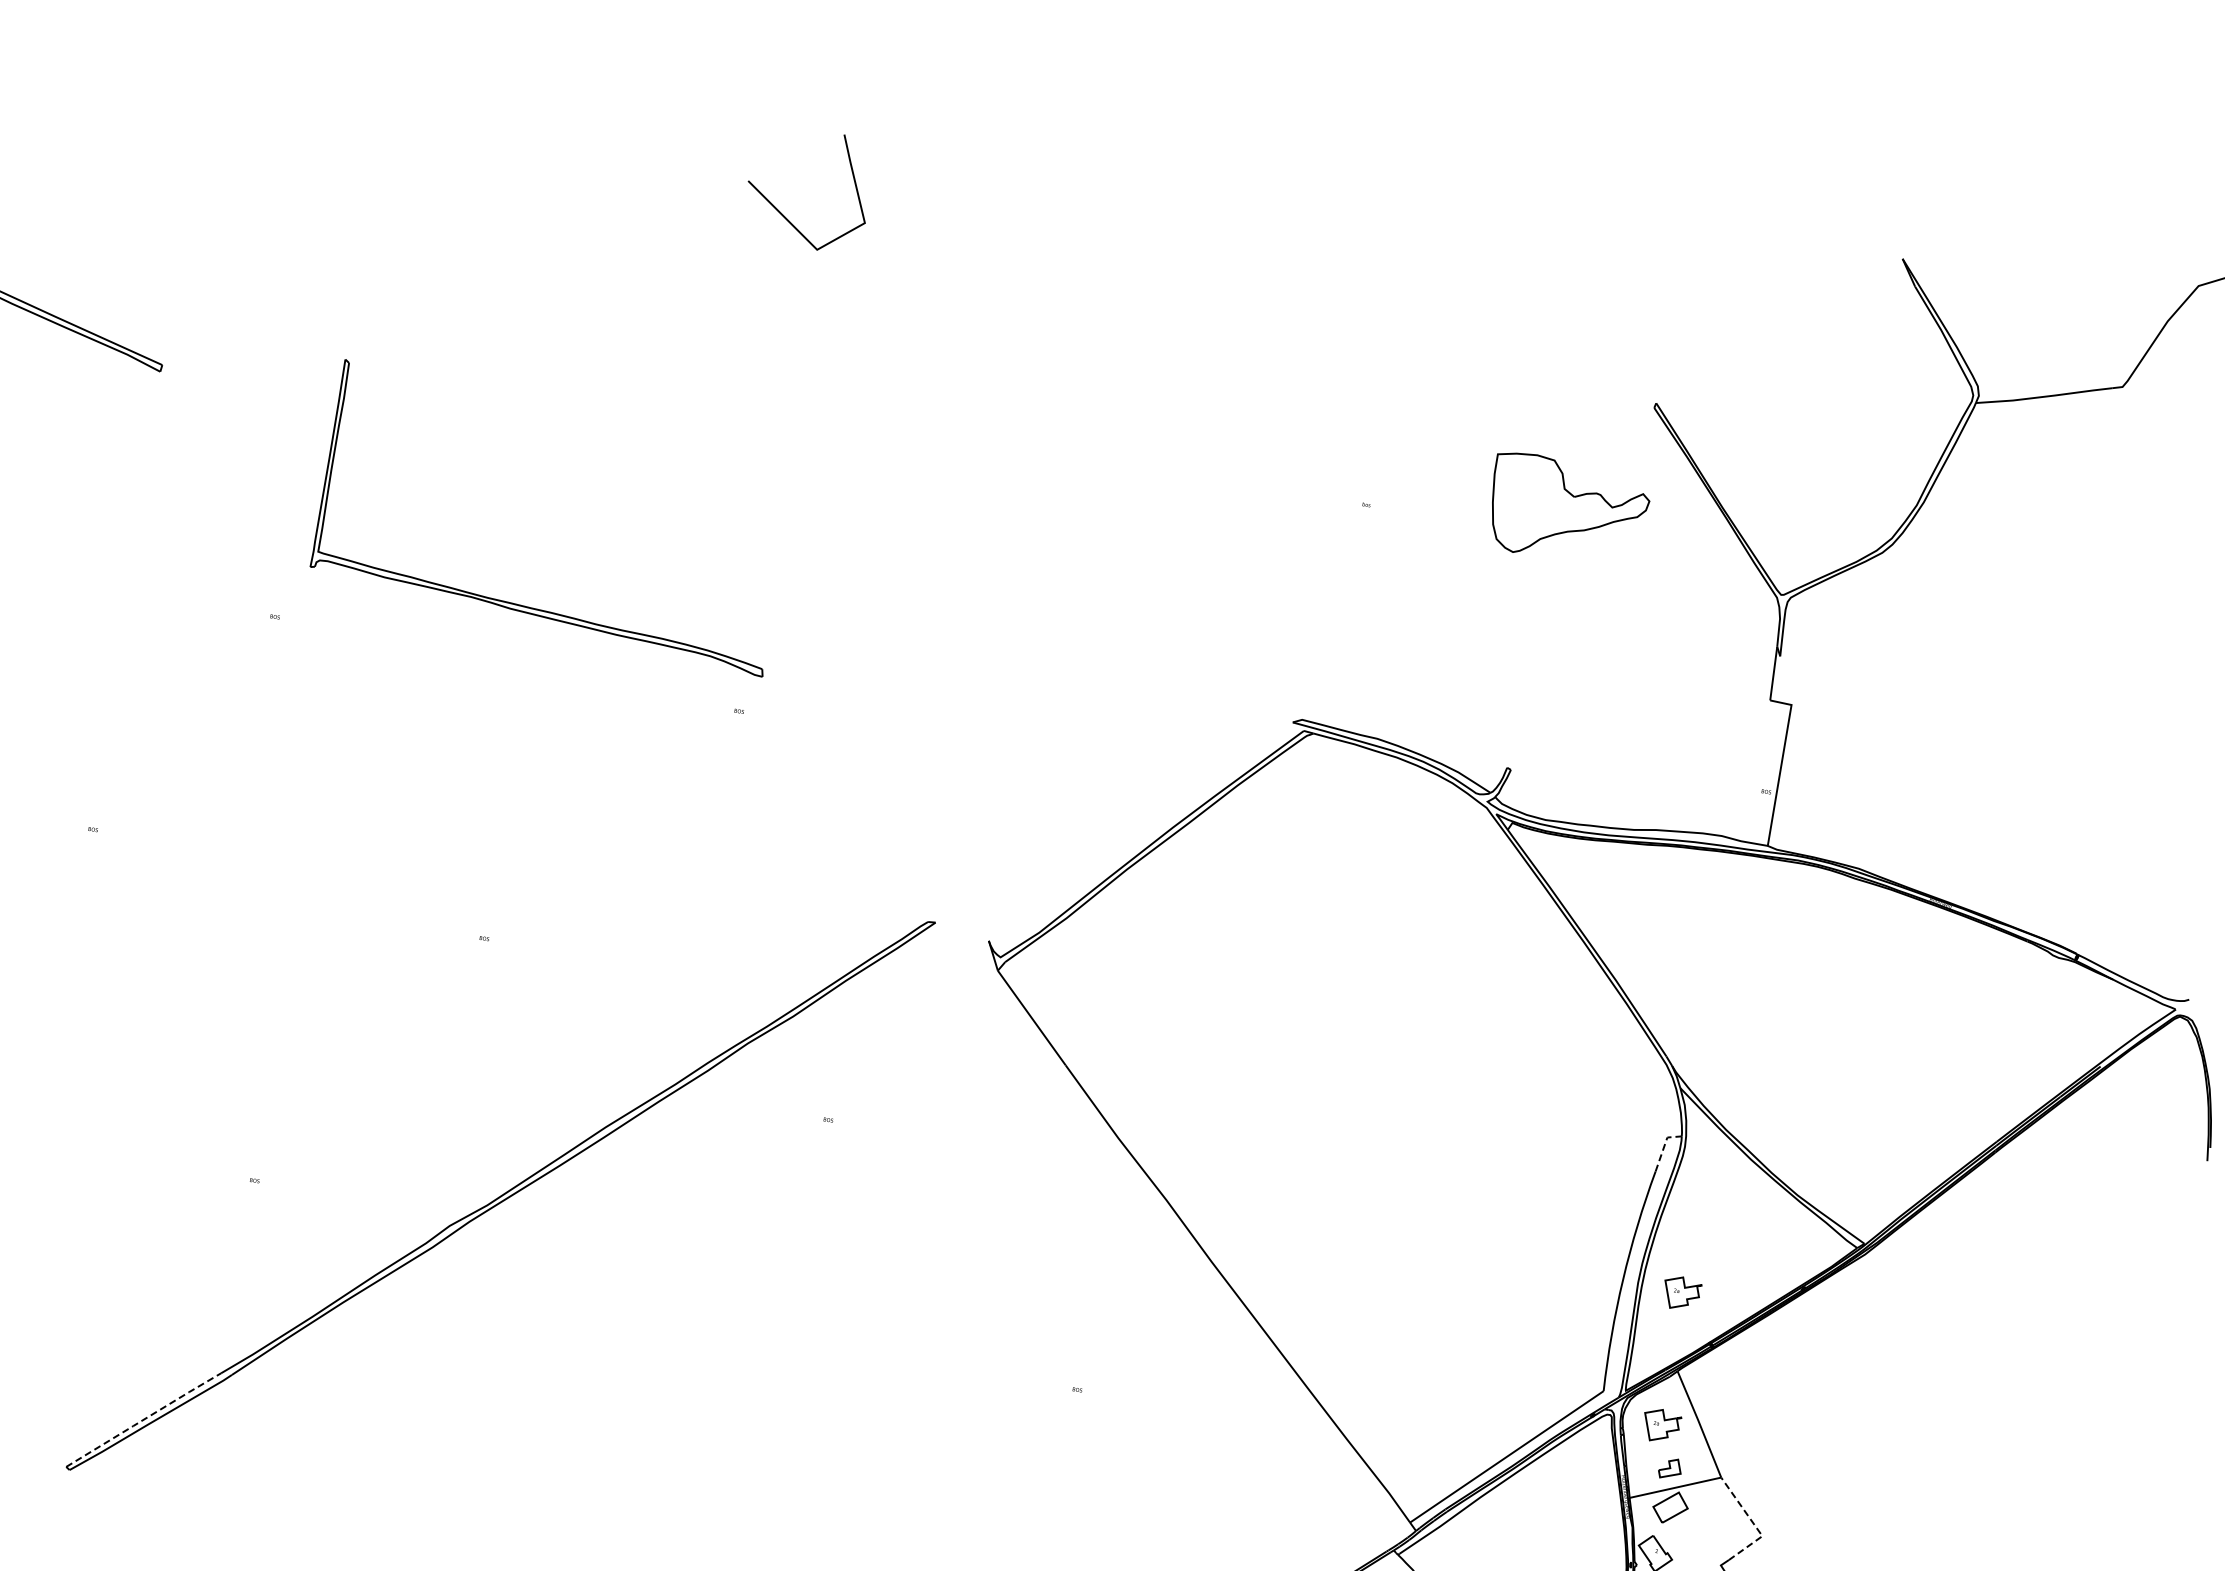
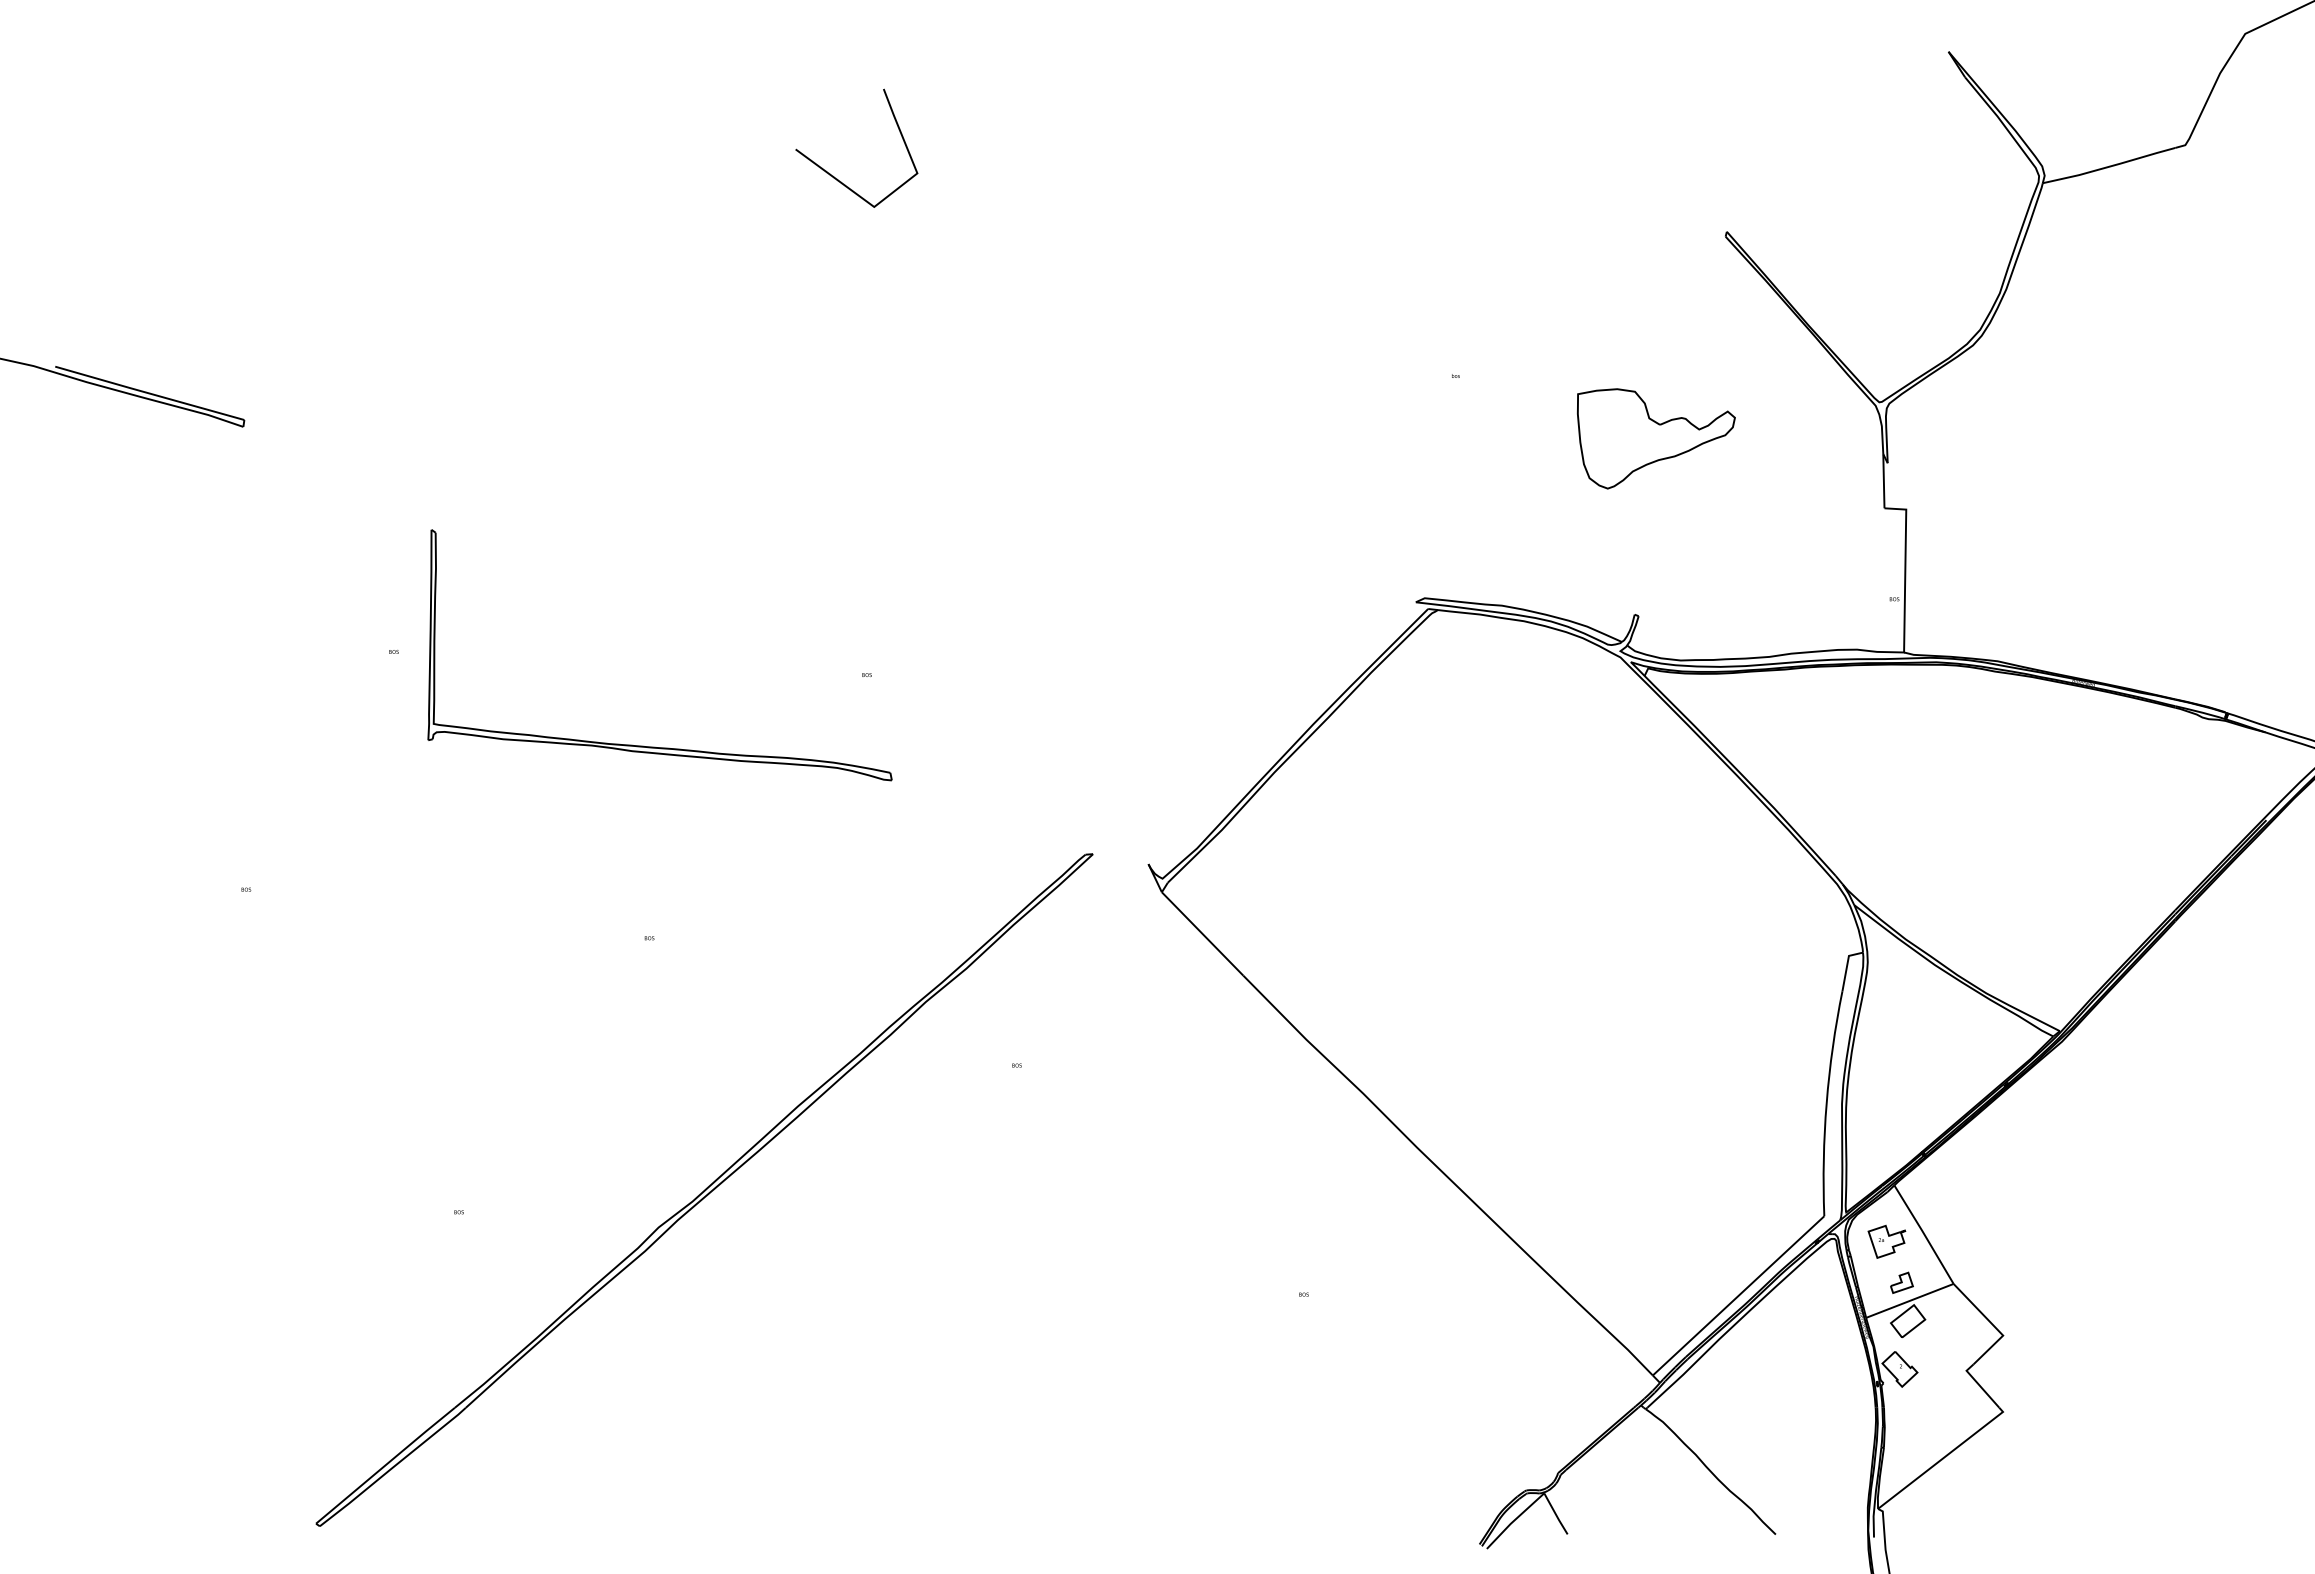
part: (1568, 509) -> (1656, 438), moved
part: (534, 607) -> (655, 746), moved
line: (1664, 1146) -> (1847, 965), dashed -> solid
part: (1681, 1293) -> (1886, 1107), removed
line: (144, 1419) -> (386, 1464), dashed -> solid
line: (1753, 1523) -> (1992, 1324), dashed -> solid

